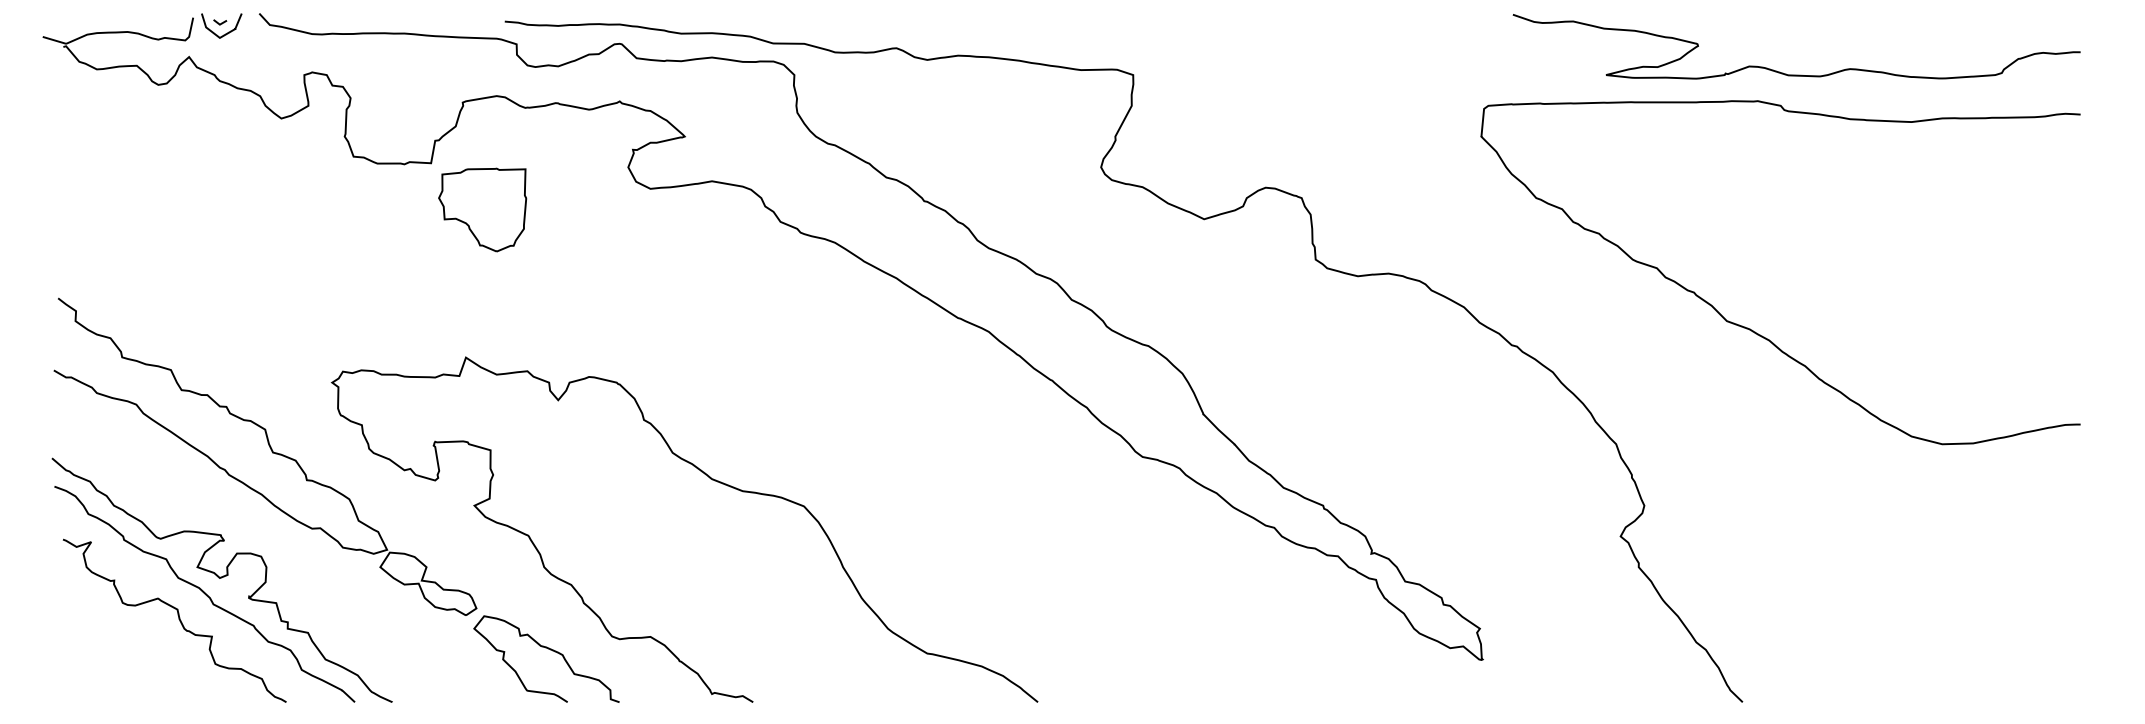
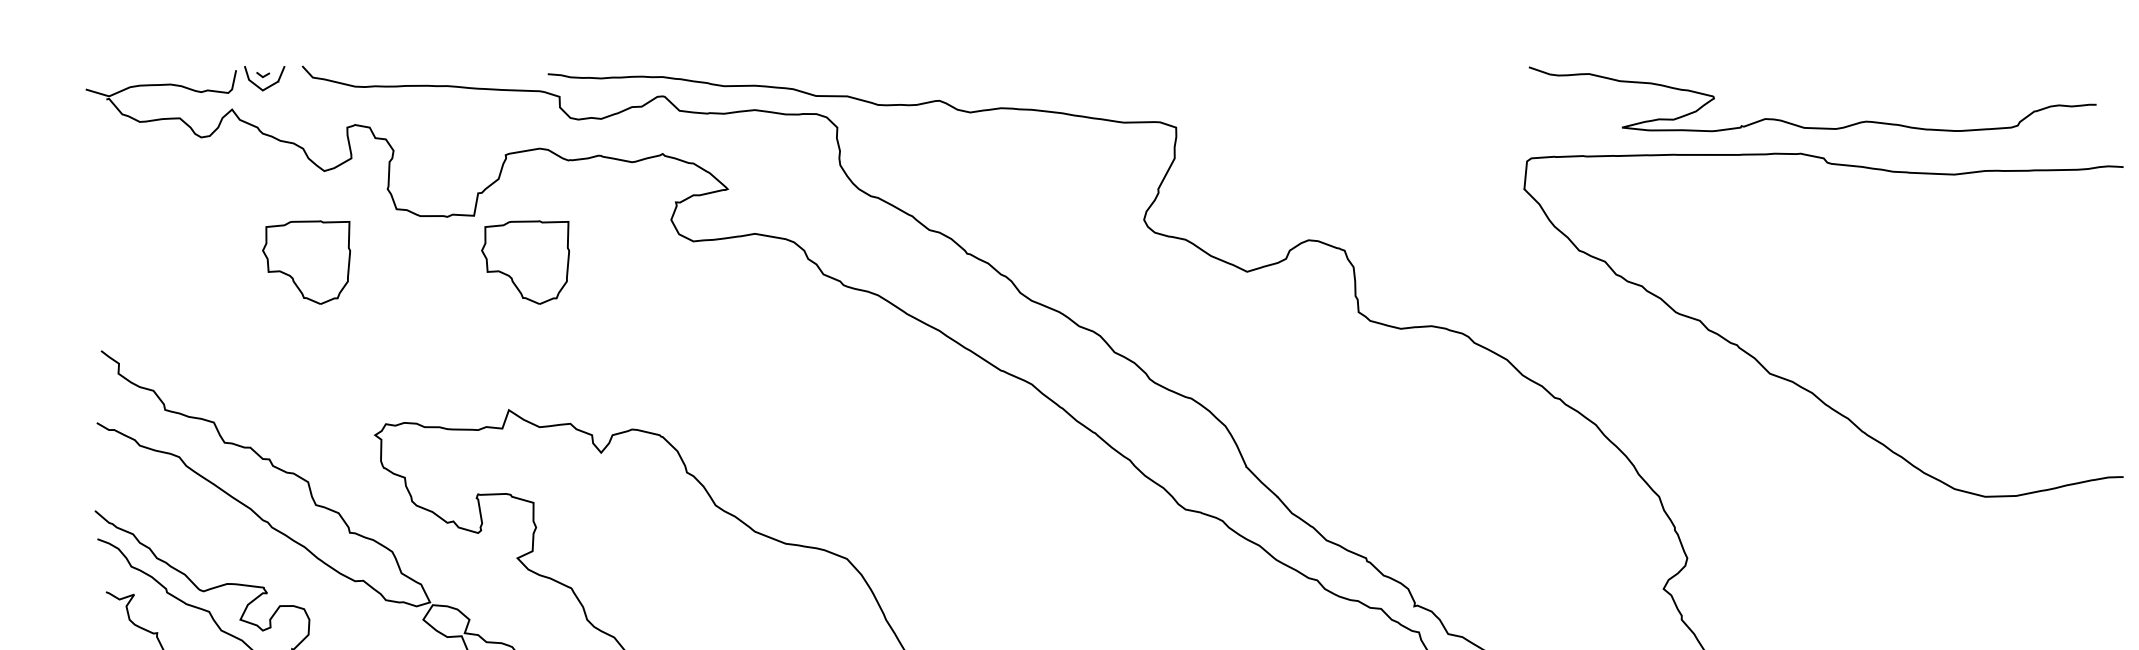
curve: (1796, 74) -> (1812, 127), moved
part: (263, 209) -> (306, 262), added

